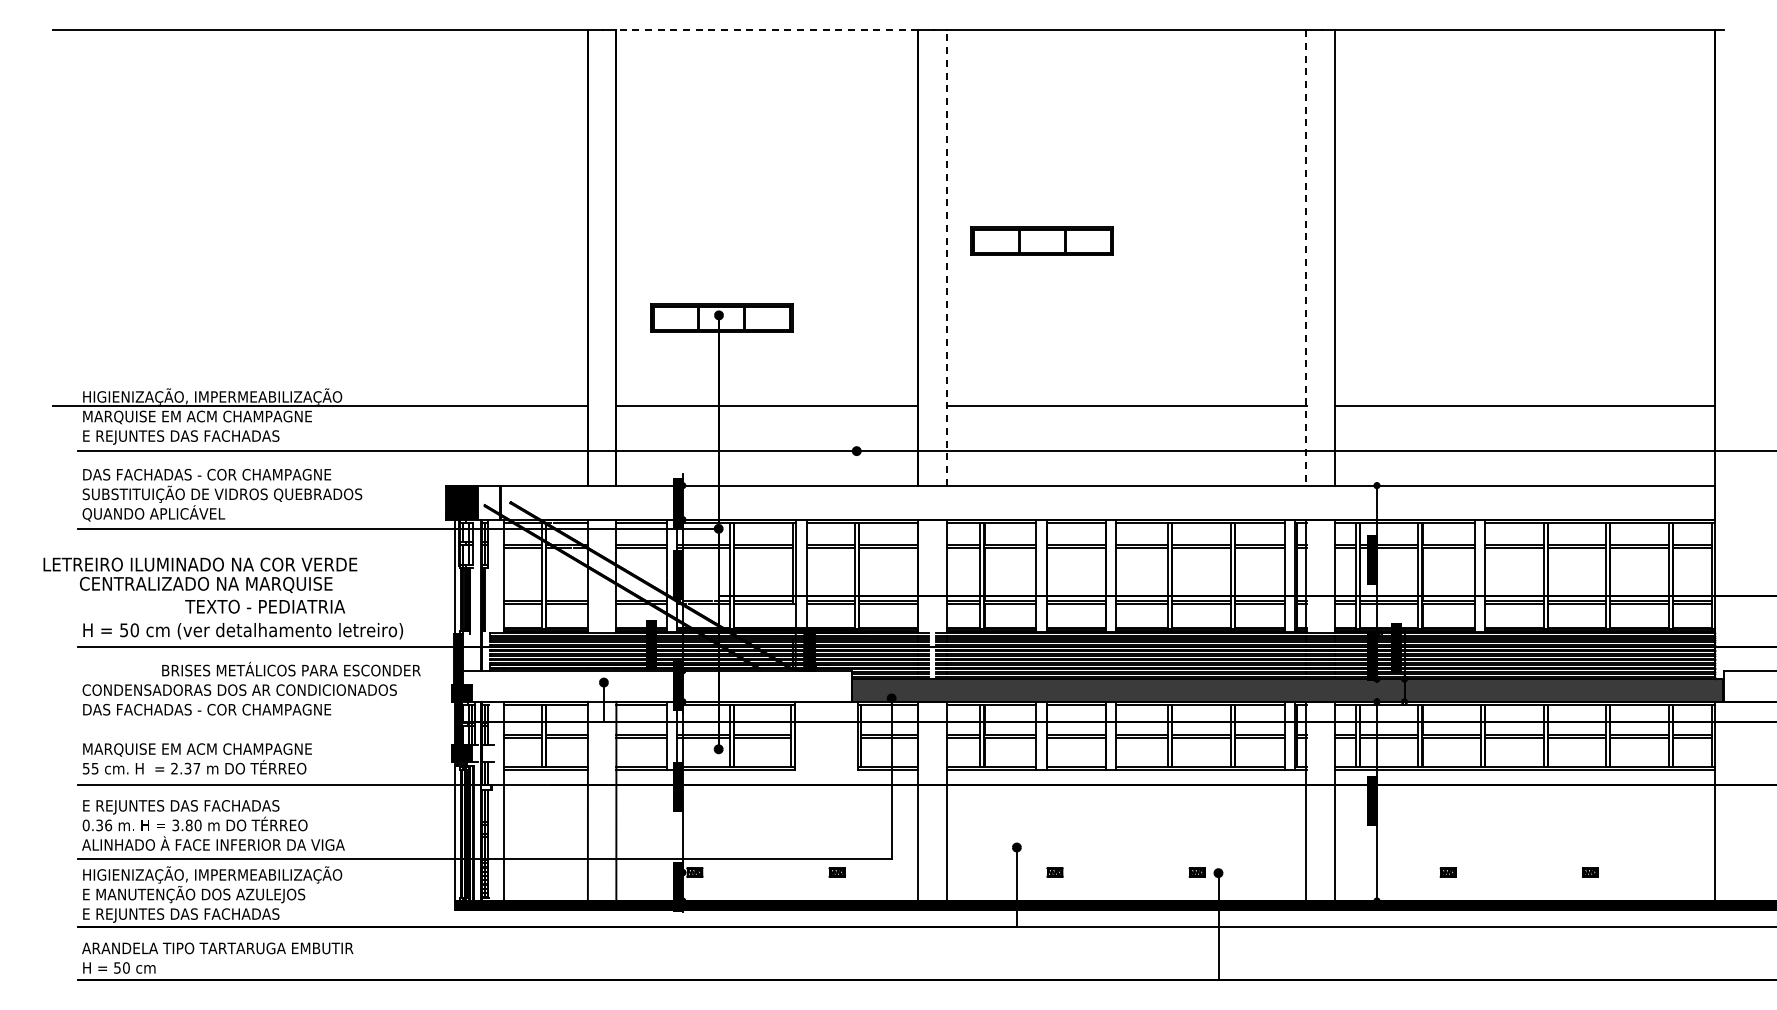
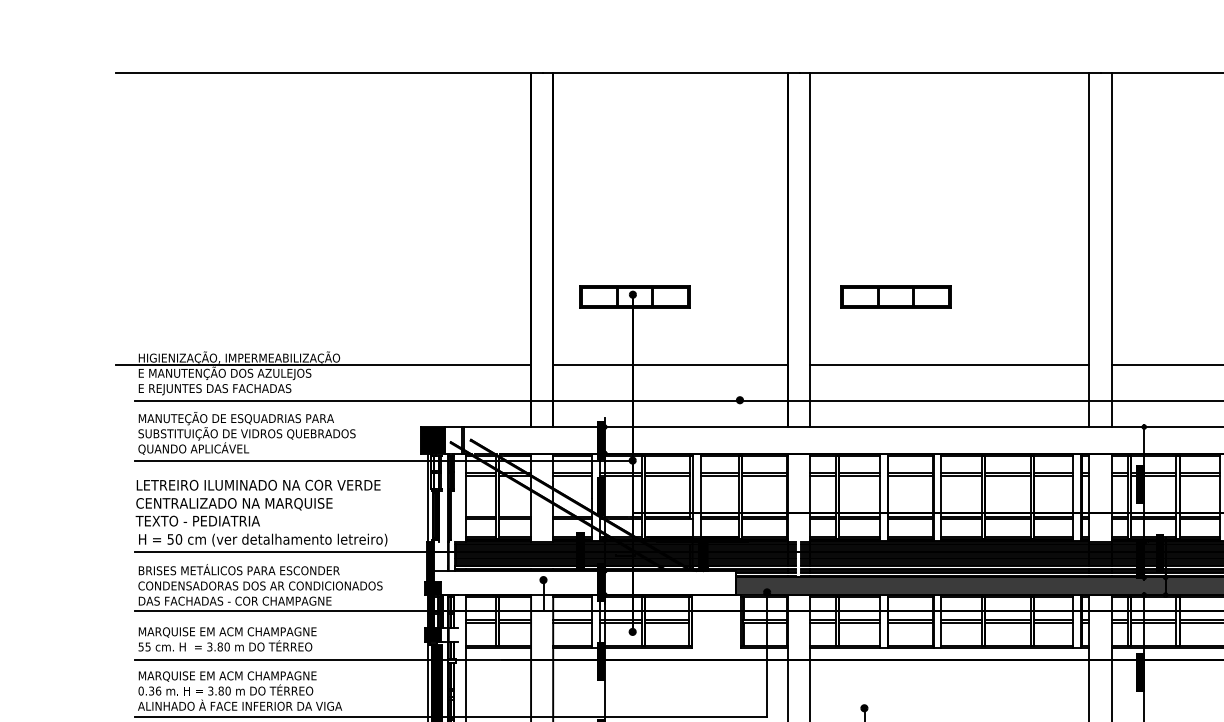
line: (766, 30) -> (669, 73), dashed -> solid
part: (1041, 240) -> (895, 296), moved
line: (946, 258) -> (809, 250), dashed -> solid
line: (1306, 258) -> (1089, 250), dashed -> solid
text: (197, 416) -> (227, 373), MARQUISE EM ACM CHAMPAGNE -> E MANUTENÇÃO DOS AZULEJOS
text: (209, 474) -> (236, 418), DAS FACHADAS - COR CHAMPAGNE -> MANUTEÇÃO DE ESQUADRIAS PARA
text: (200, 564) -> (258, 485), moved
text: (265, 606) -> (198, 520), moved
text: (291, 668) -> (239, 569), moved
line: (266, 722) -> (281, 611), added
text: (185, 768) -> (218, 646), 2.37 -> 3.80
text: (197, 807) -> (227, 677), E REJUNTES DAS FACHADAS -> MARQUISE EM ACM CHAMPAGNE

